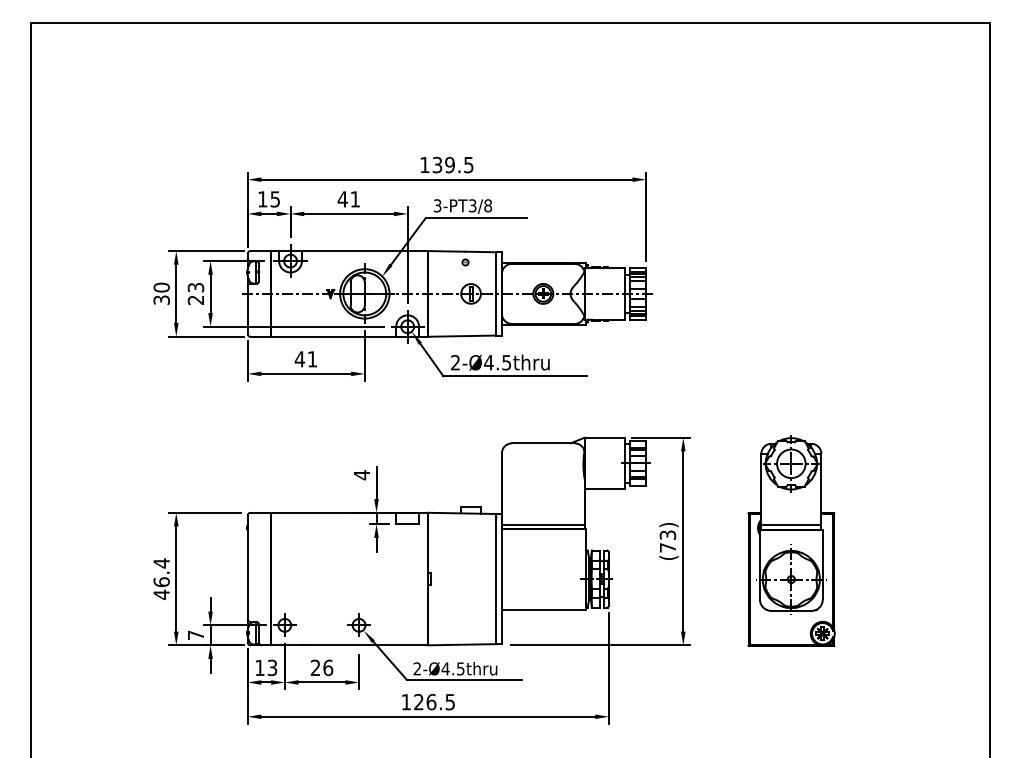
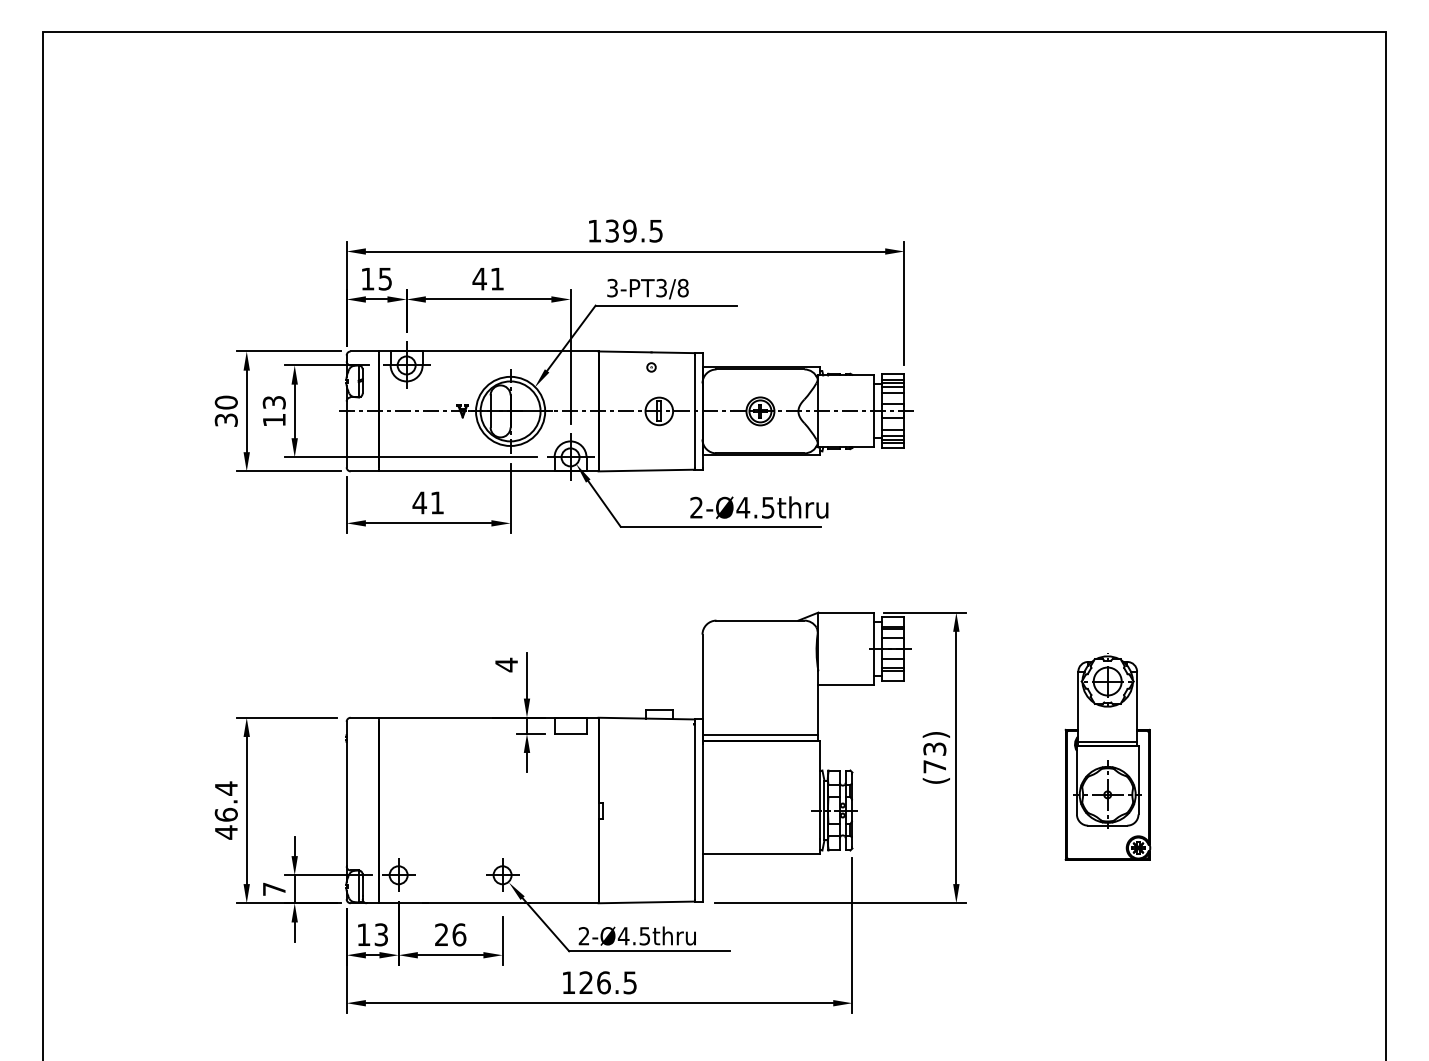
text: (195, 300) -> (273, 420), 23 -> 13
text: (500, 362) -> (759, 507), moved
part: (791, 540) -> (1107, 756), size x0.7

